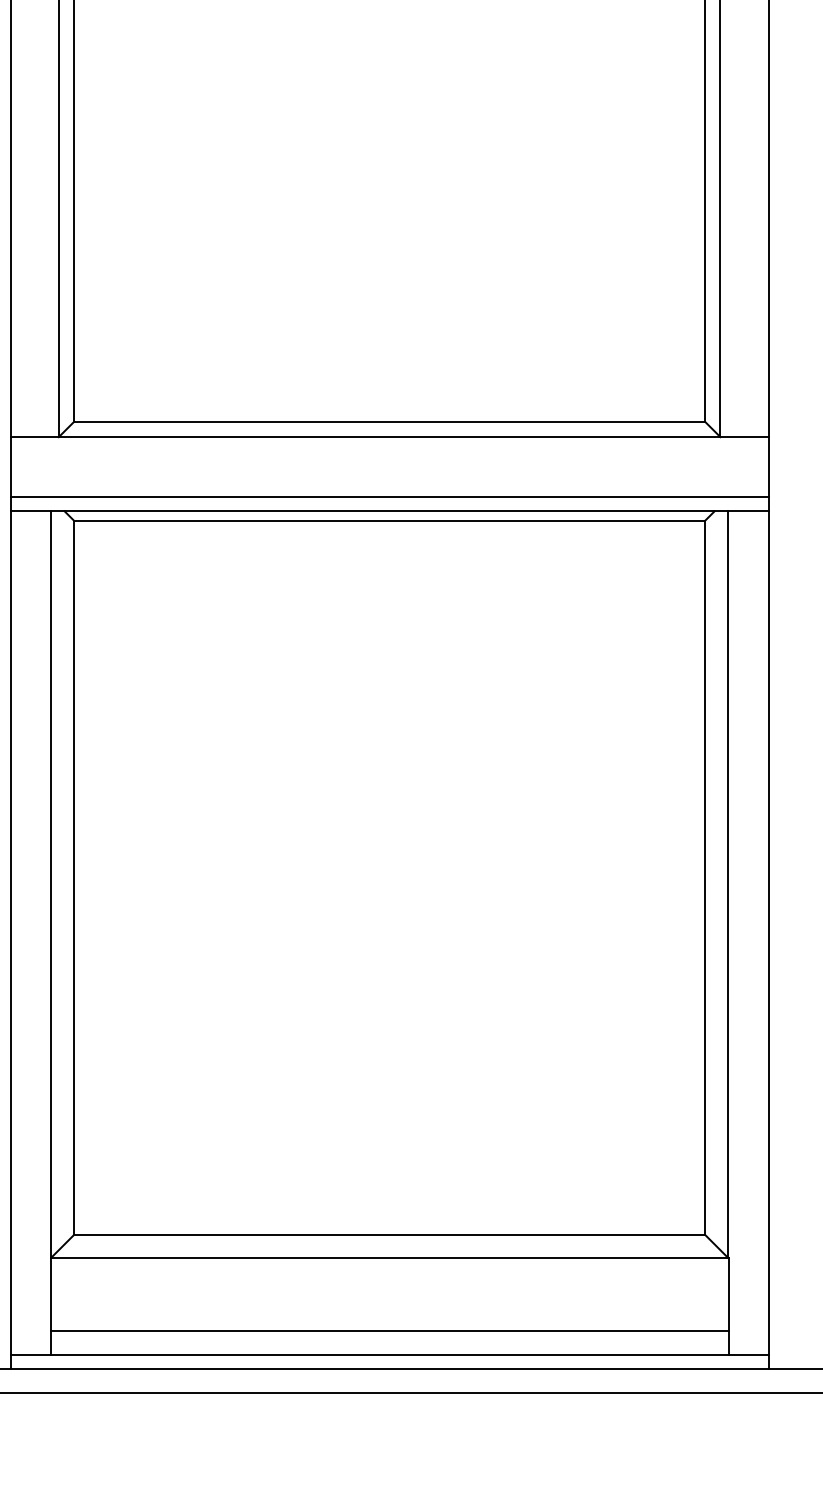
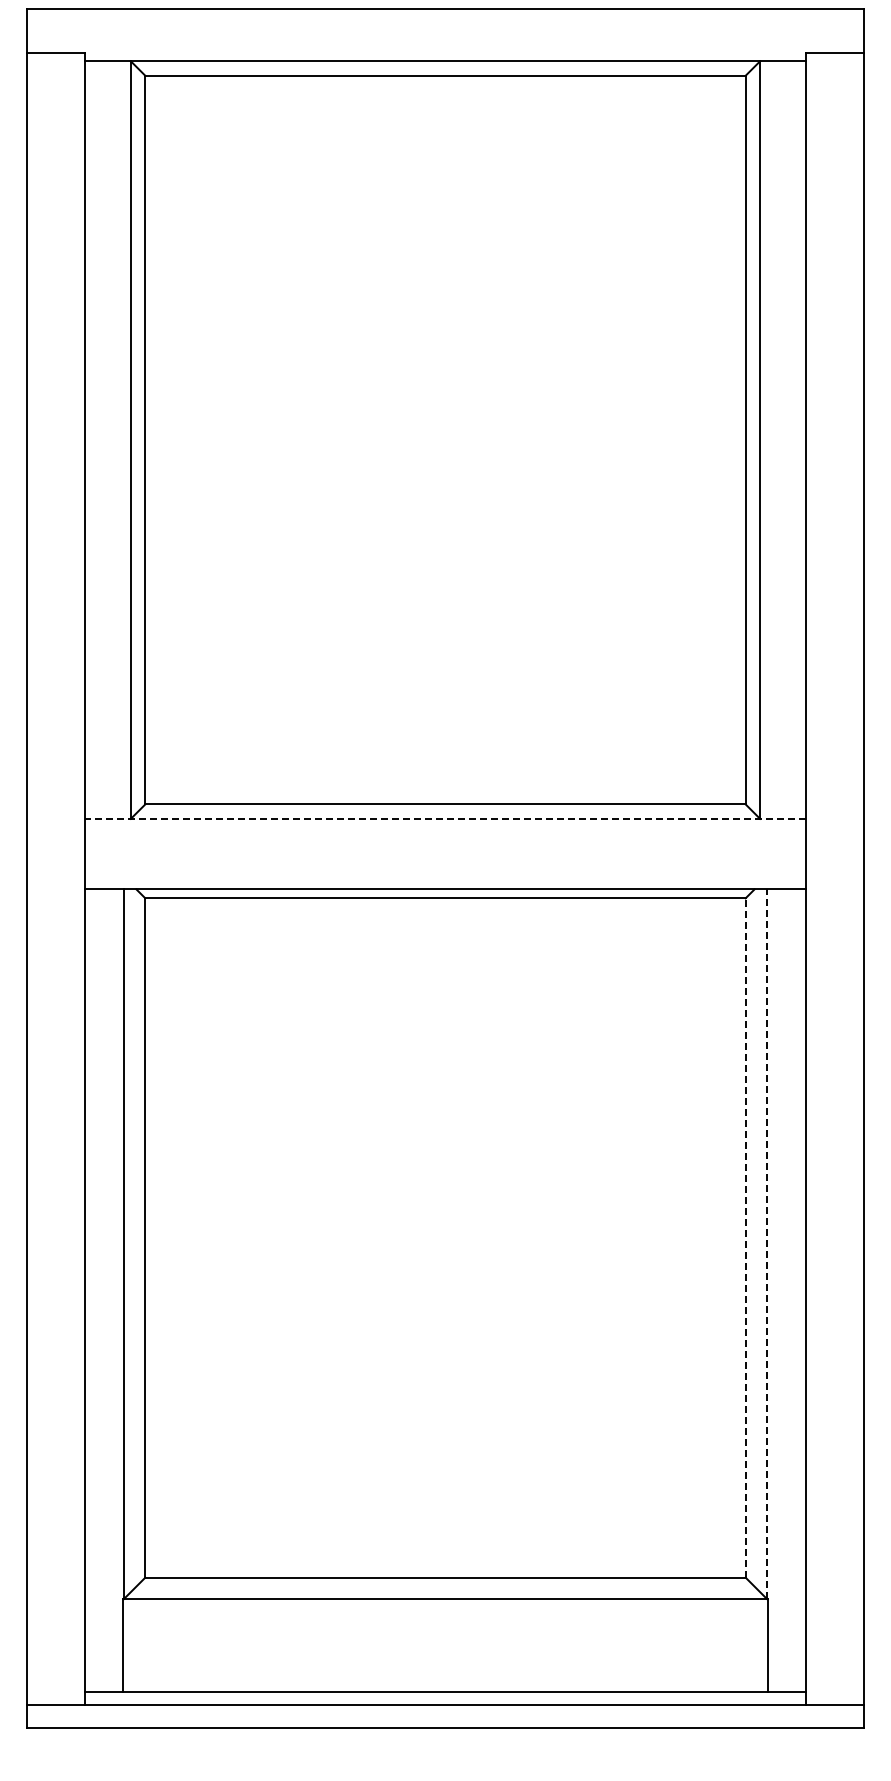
line: (389, 436) -> (445, 818), solid -> dashed
line: (389, 496) -> (445, 875), removed
line: (705, 877) -> (745, 1237), solid -> dashed
line: (728, 884) -> (767, 1244), solid -> dashed
line: (389, 1331) -> (445, 1669), removed

